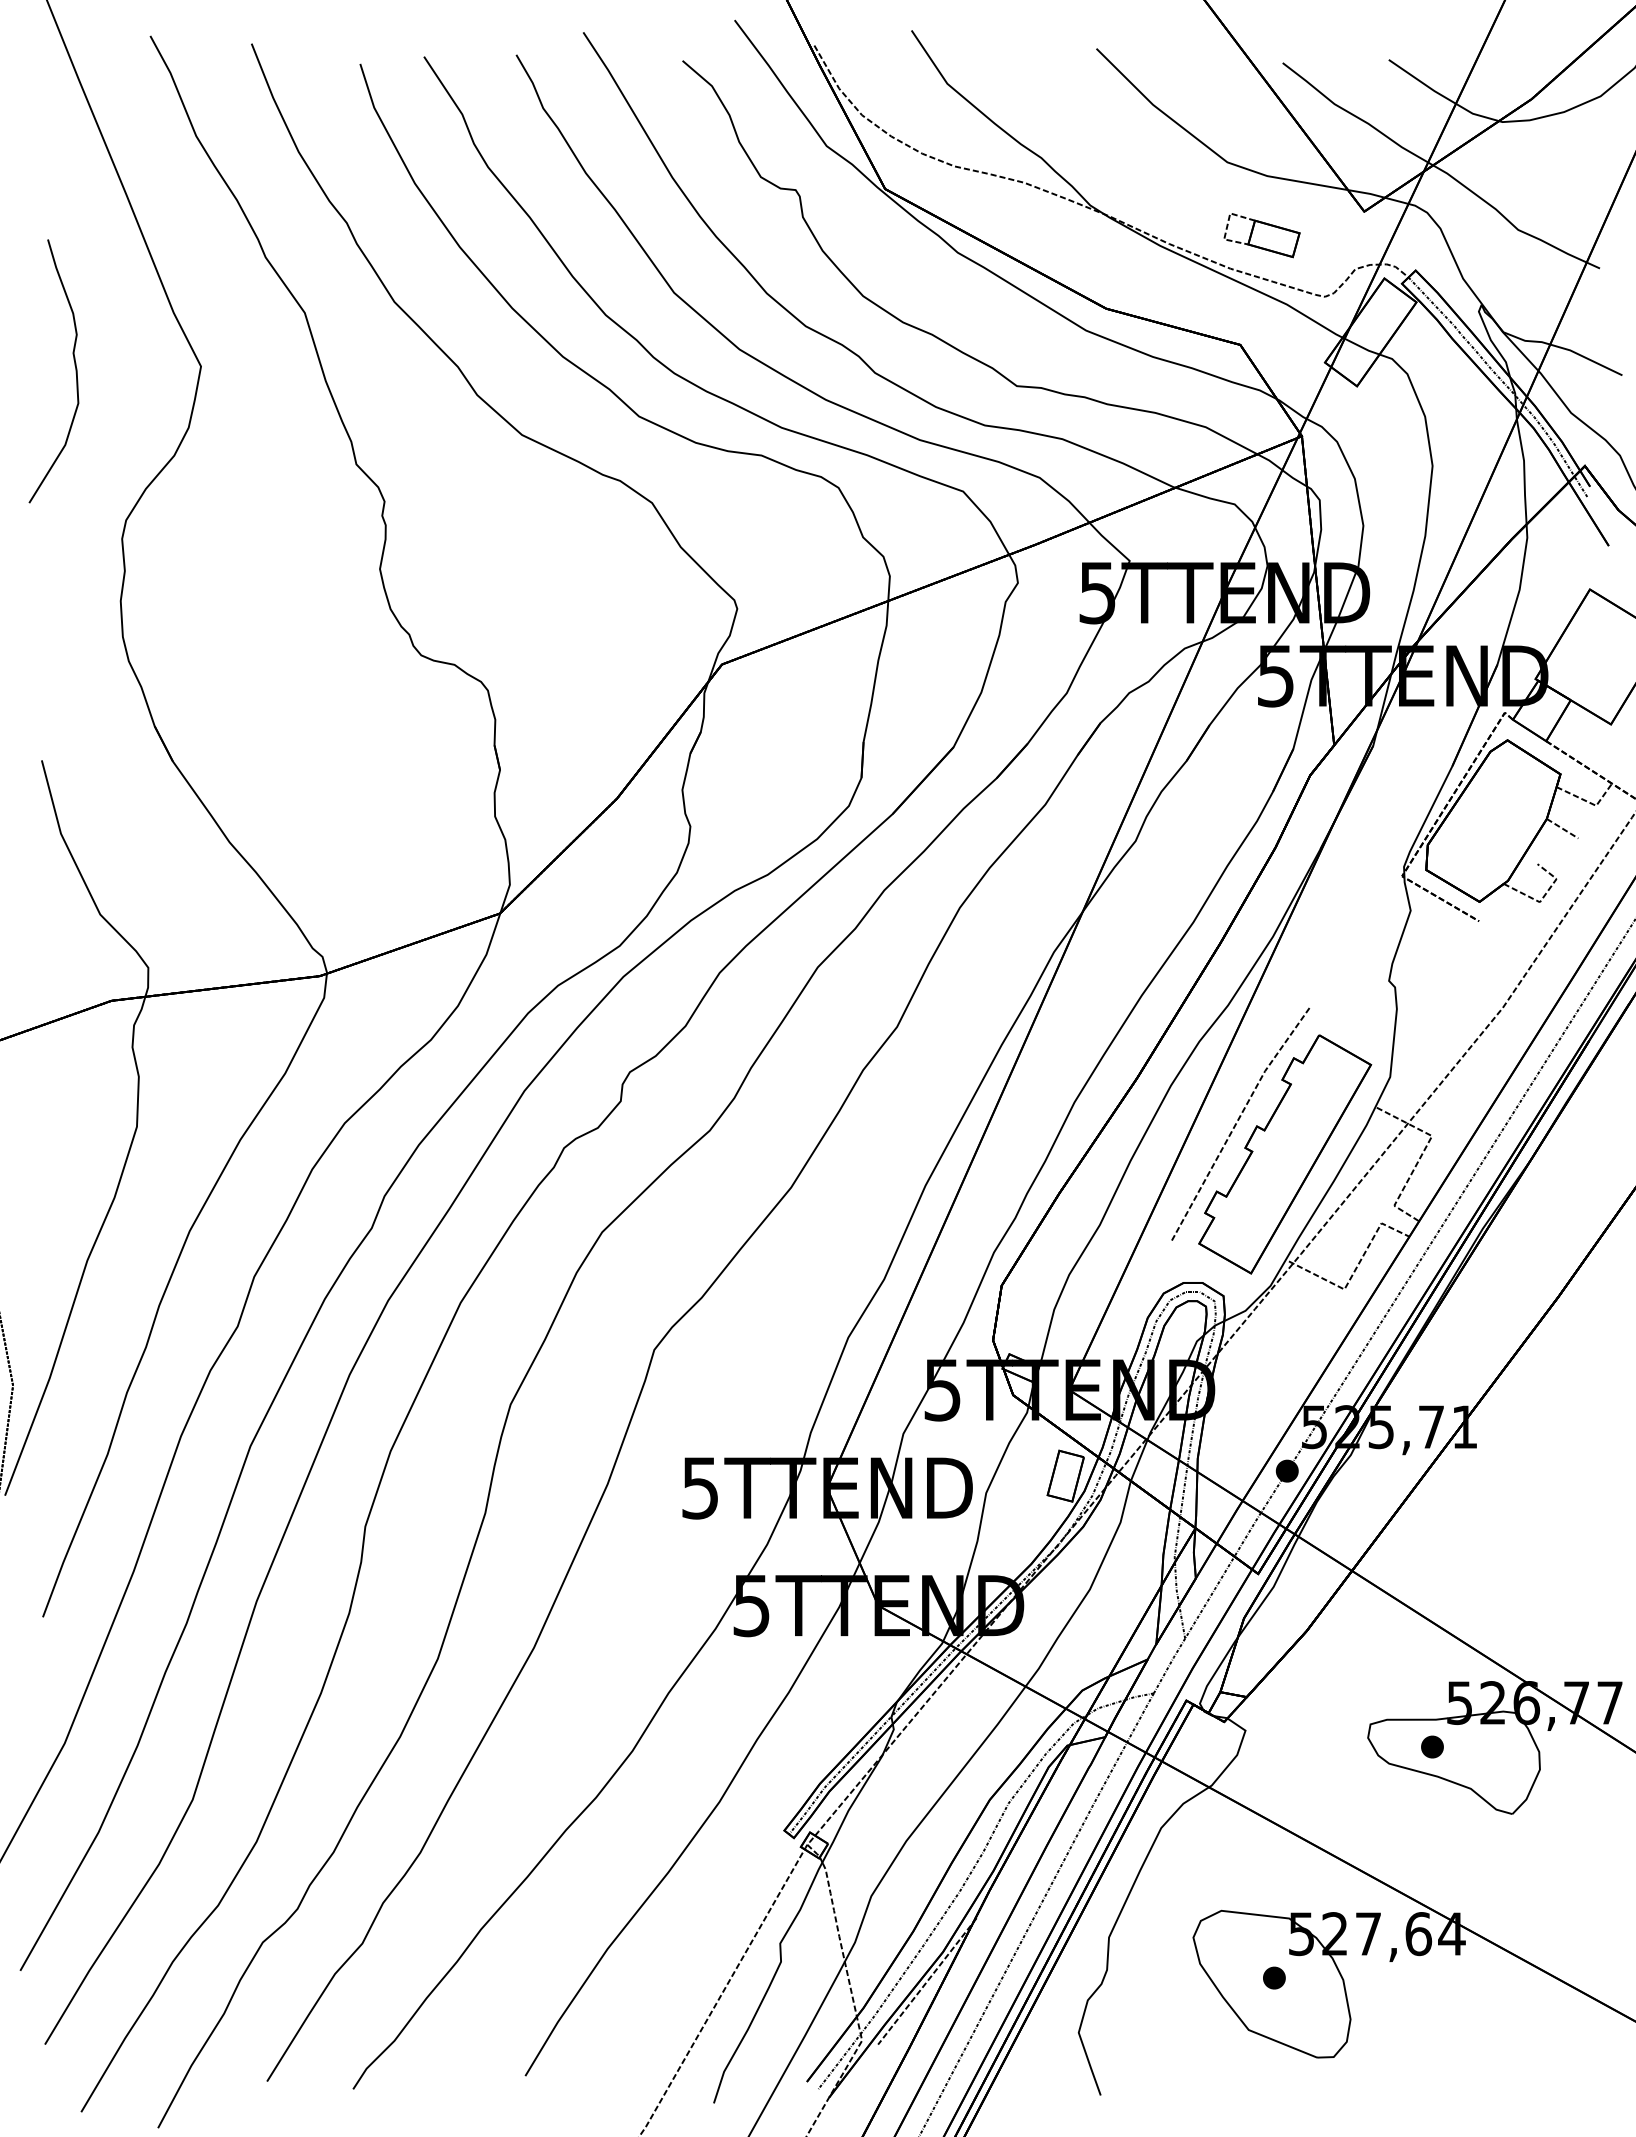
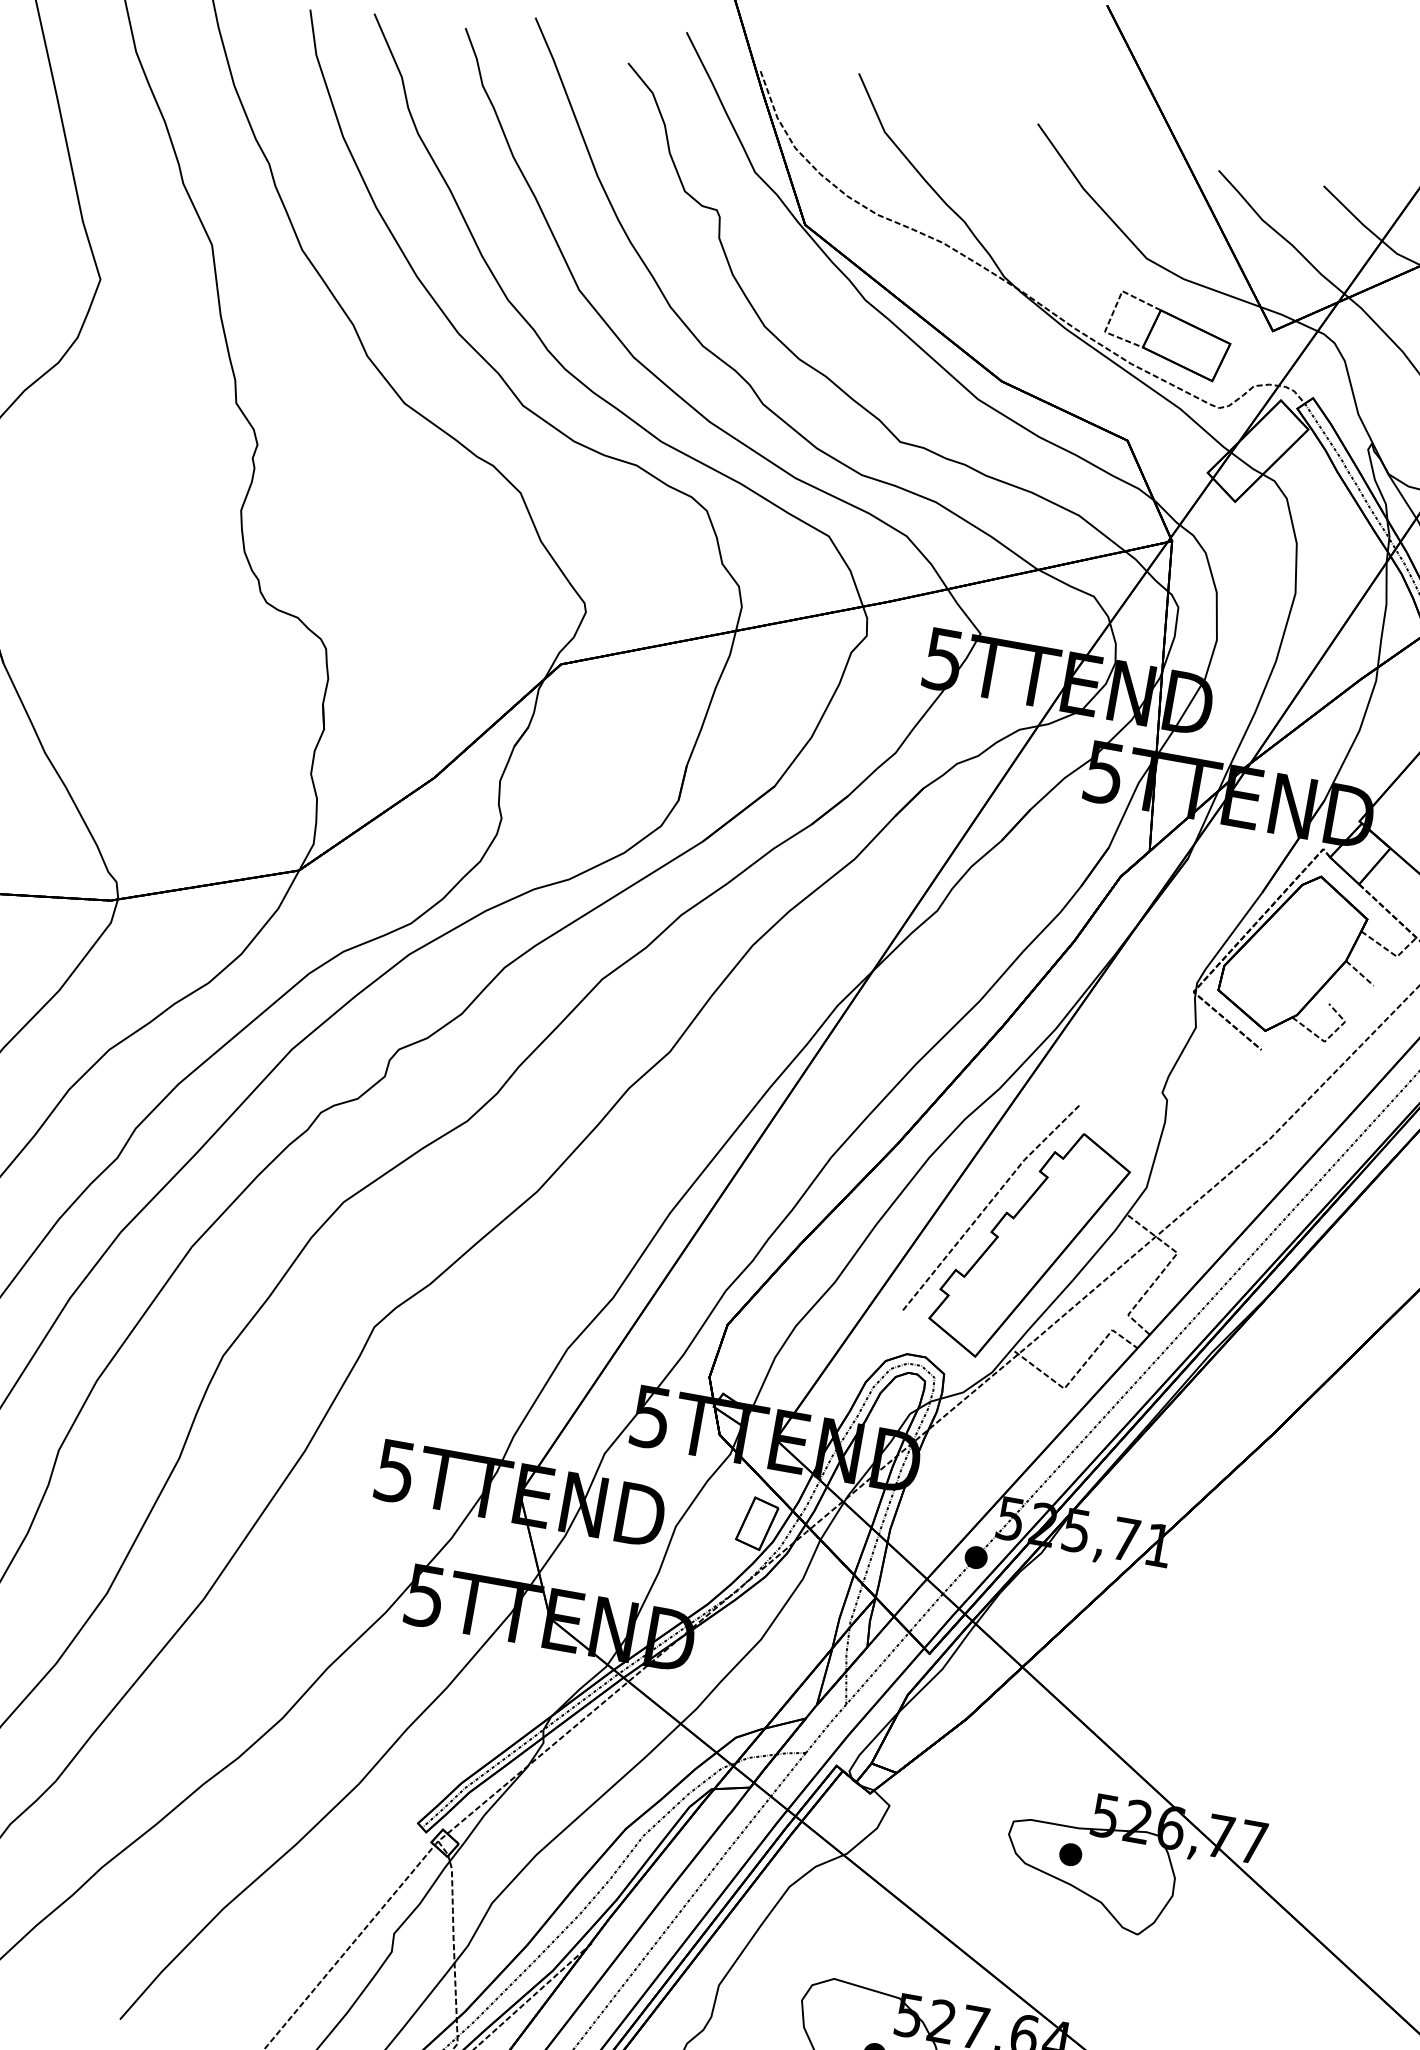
part: (1261, 235) -> (1167, 336), size x1.67

